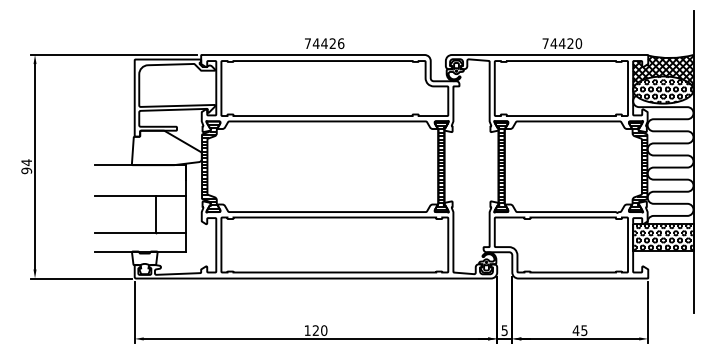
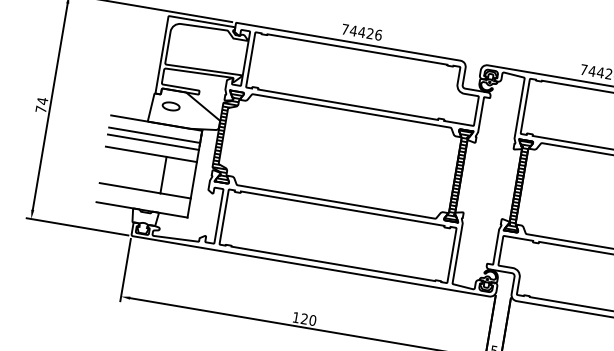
part: (151, 146) -> (170, 106), added
text: (26, 170) -> (41, 109), 94 -> 74
line: (140, 177) -> (154, 135), added
line: (140, 184) -> (153, 142), added

